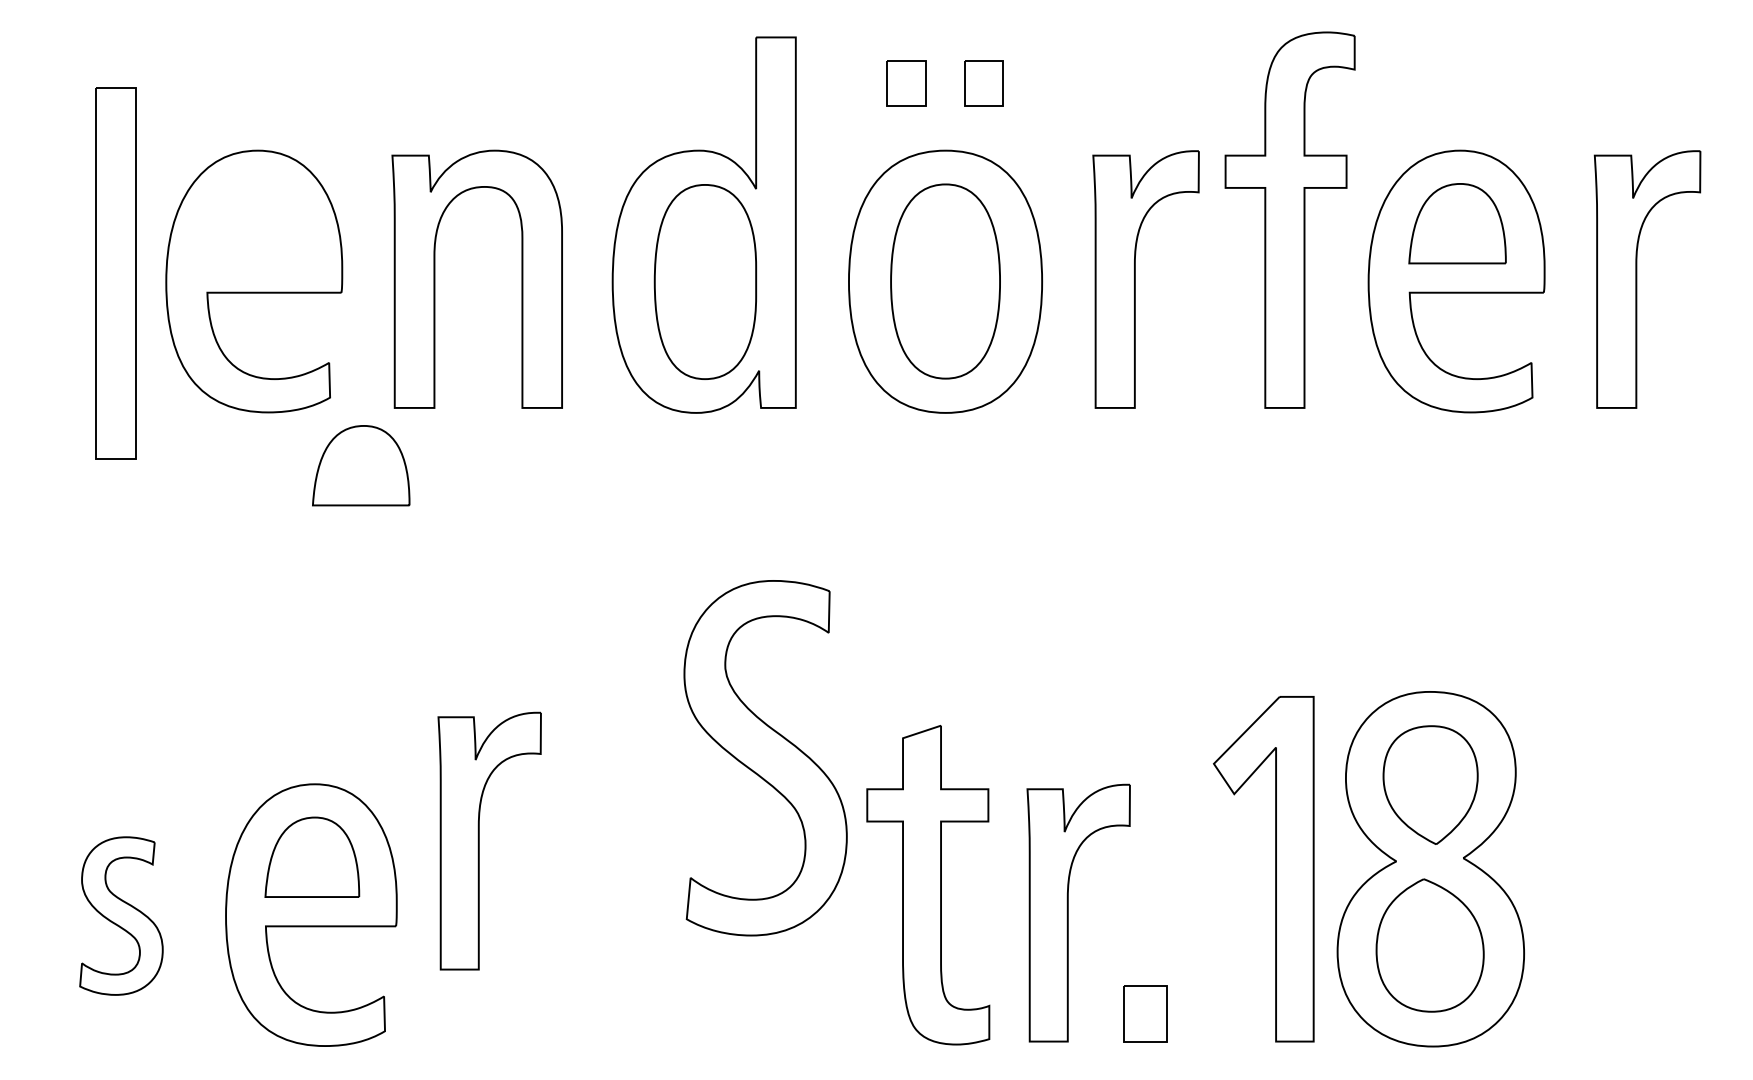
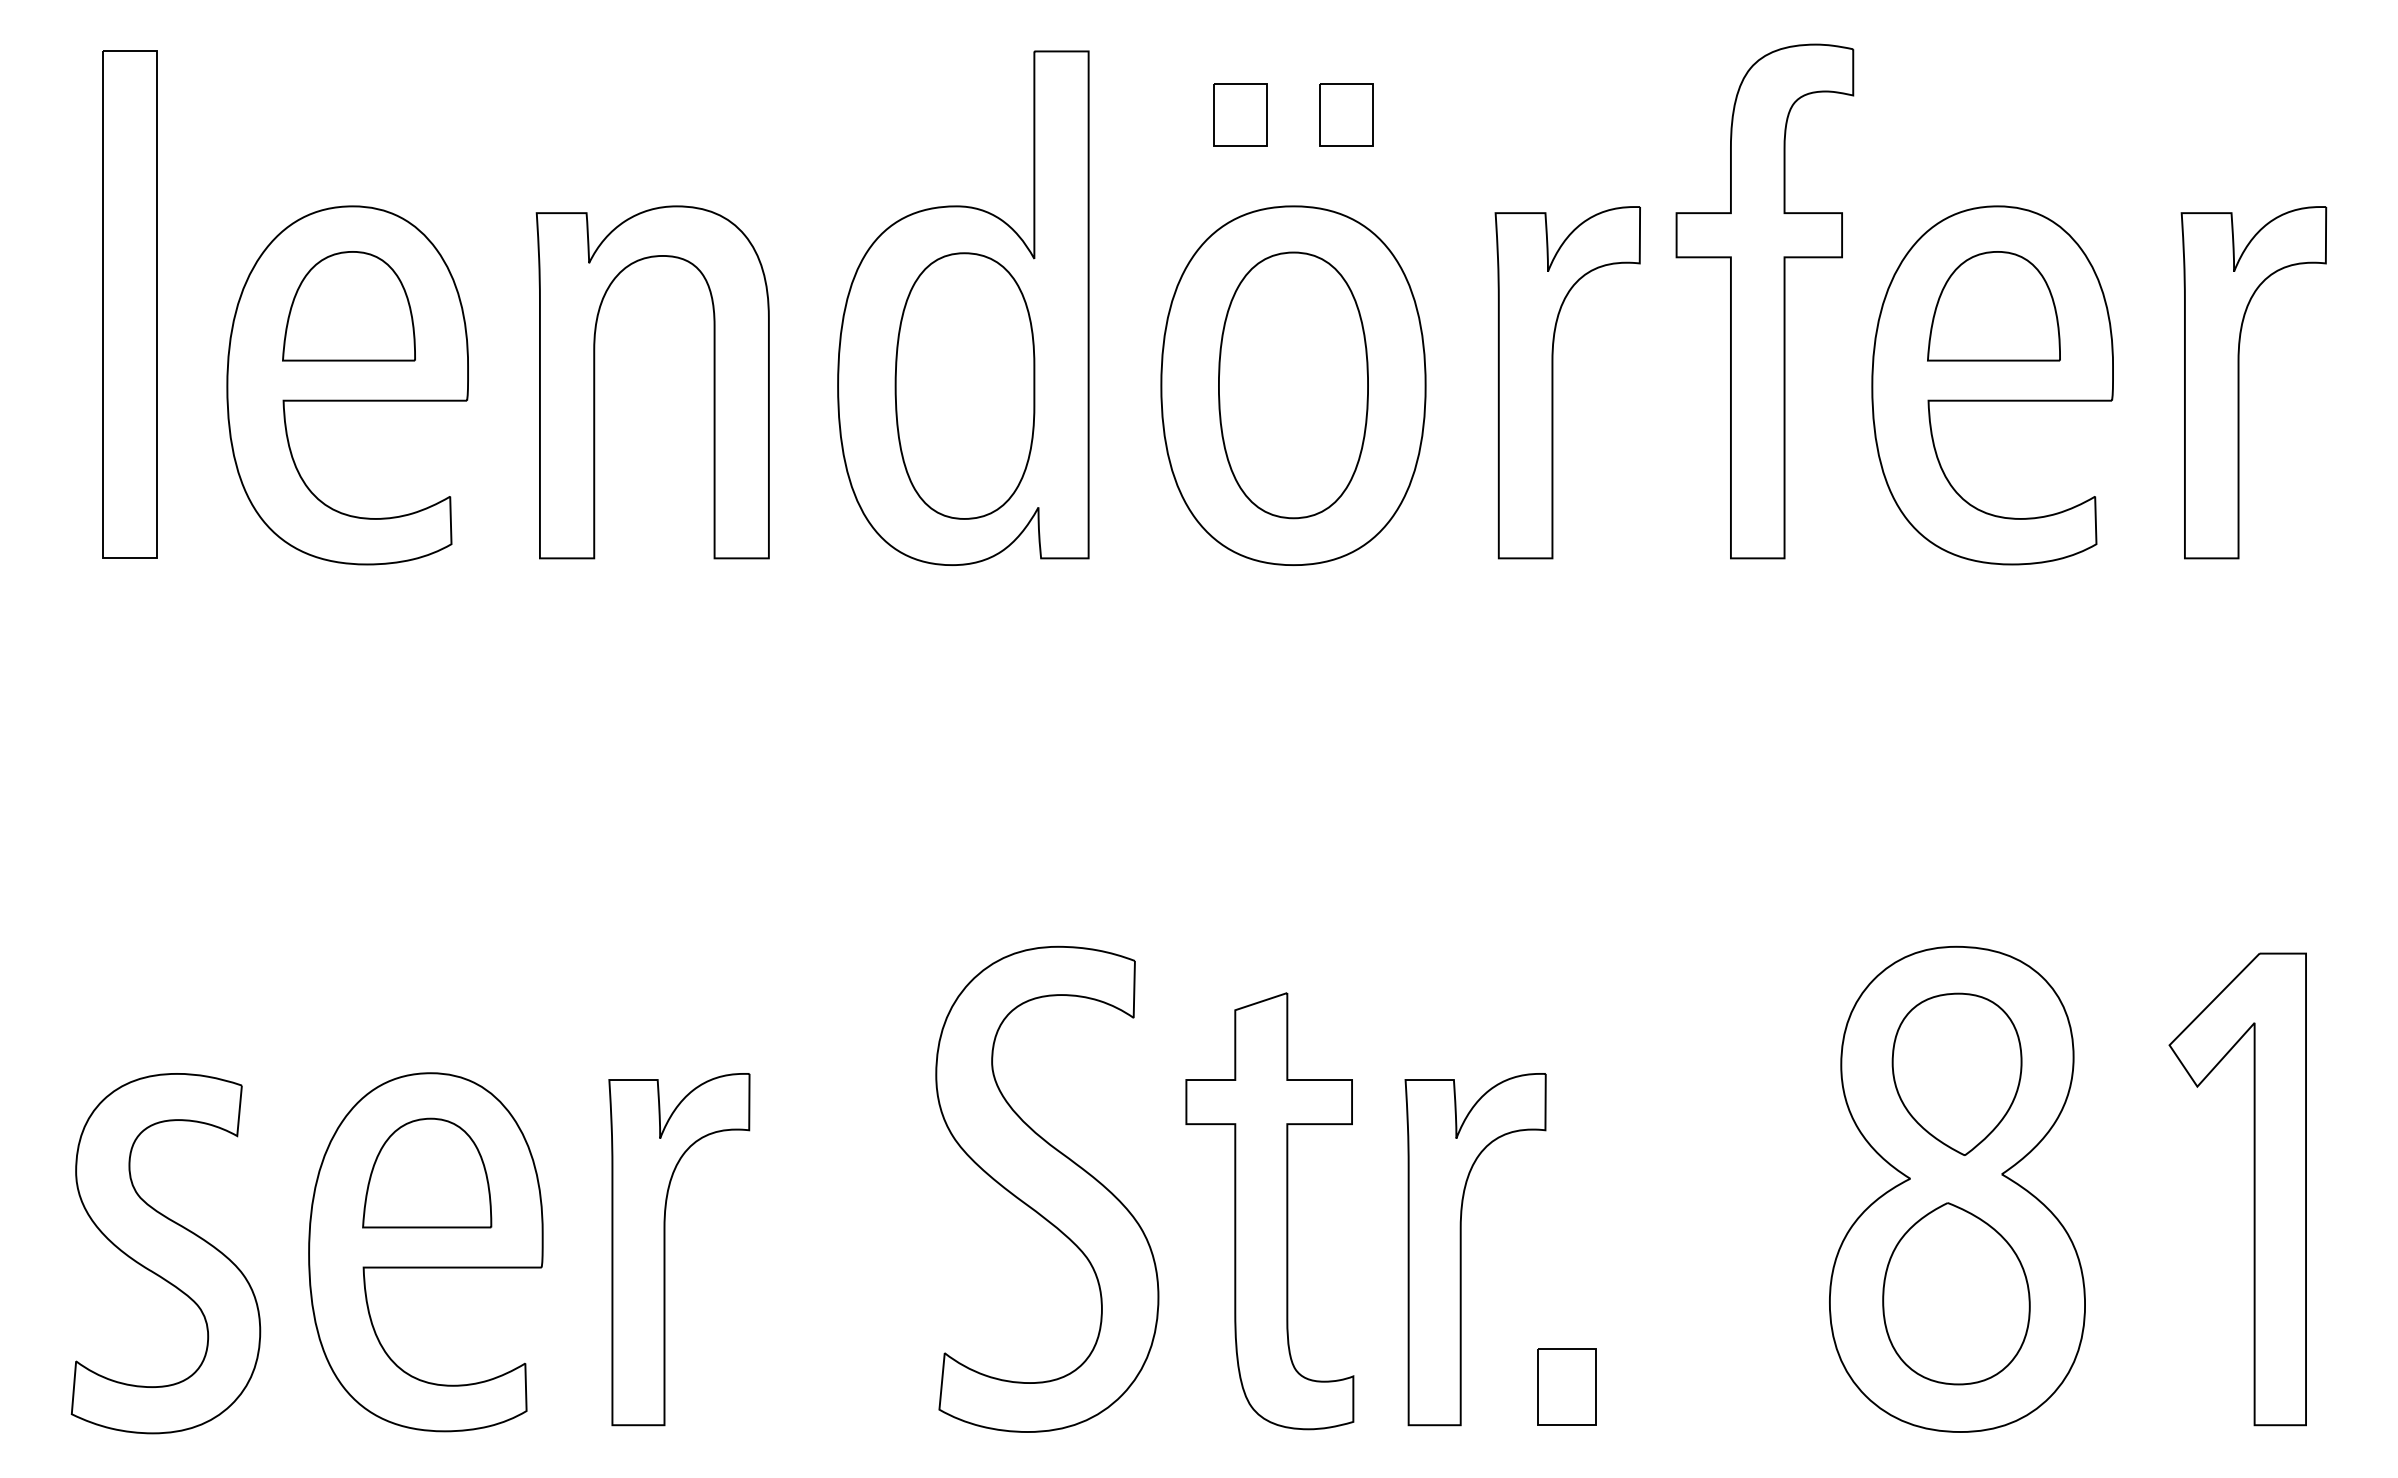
part: (115, 273) -> (129, 304), moved
part: (361, 465) -> (349, 305), moved
part: (765, 758) -> (1047, 1189), moved
part: (479, 840) -> (665, 1248), moved
part: (1275, 869) -> (2253, 1189), moved
part: (121, 915) -> (166, 1252), size x1.67

